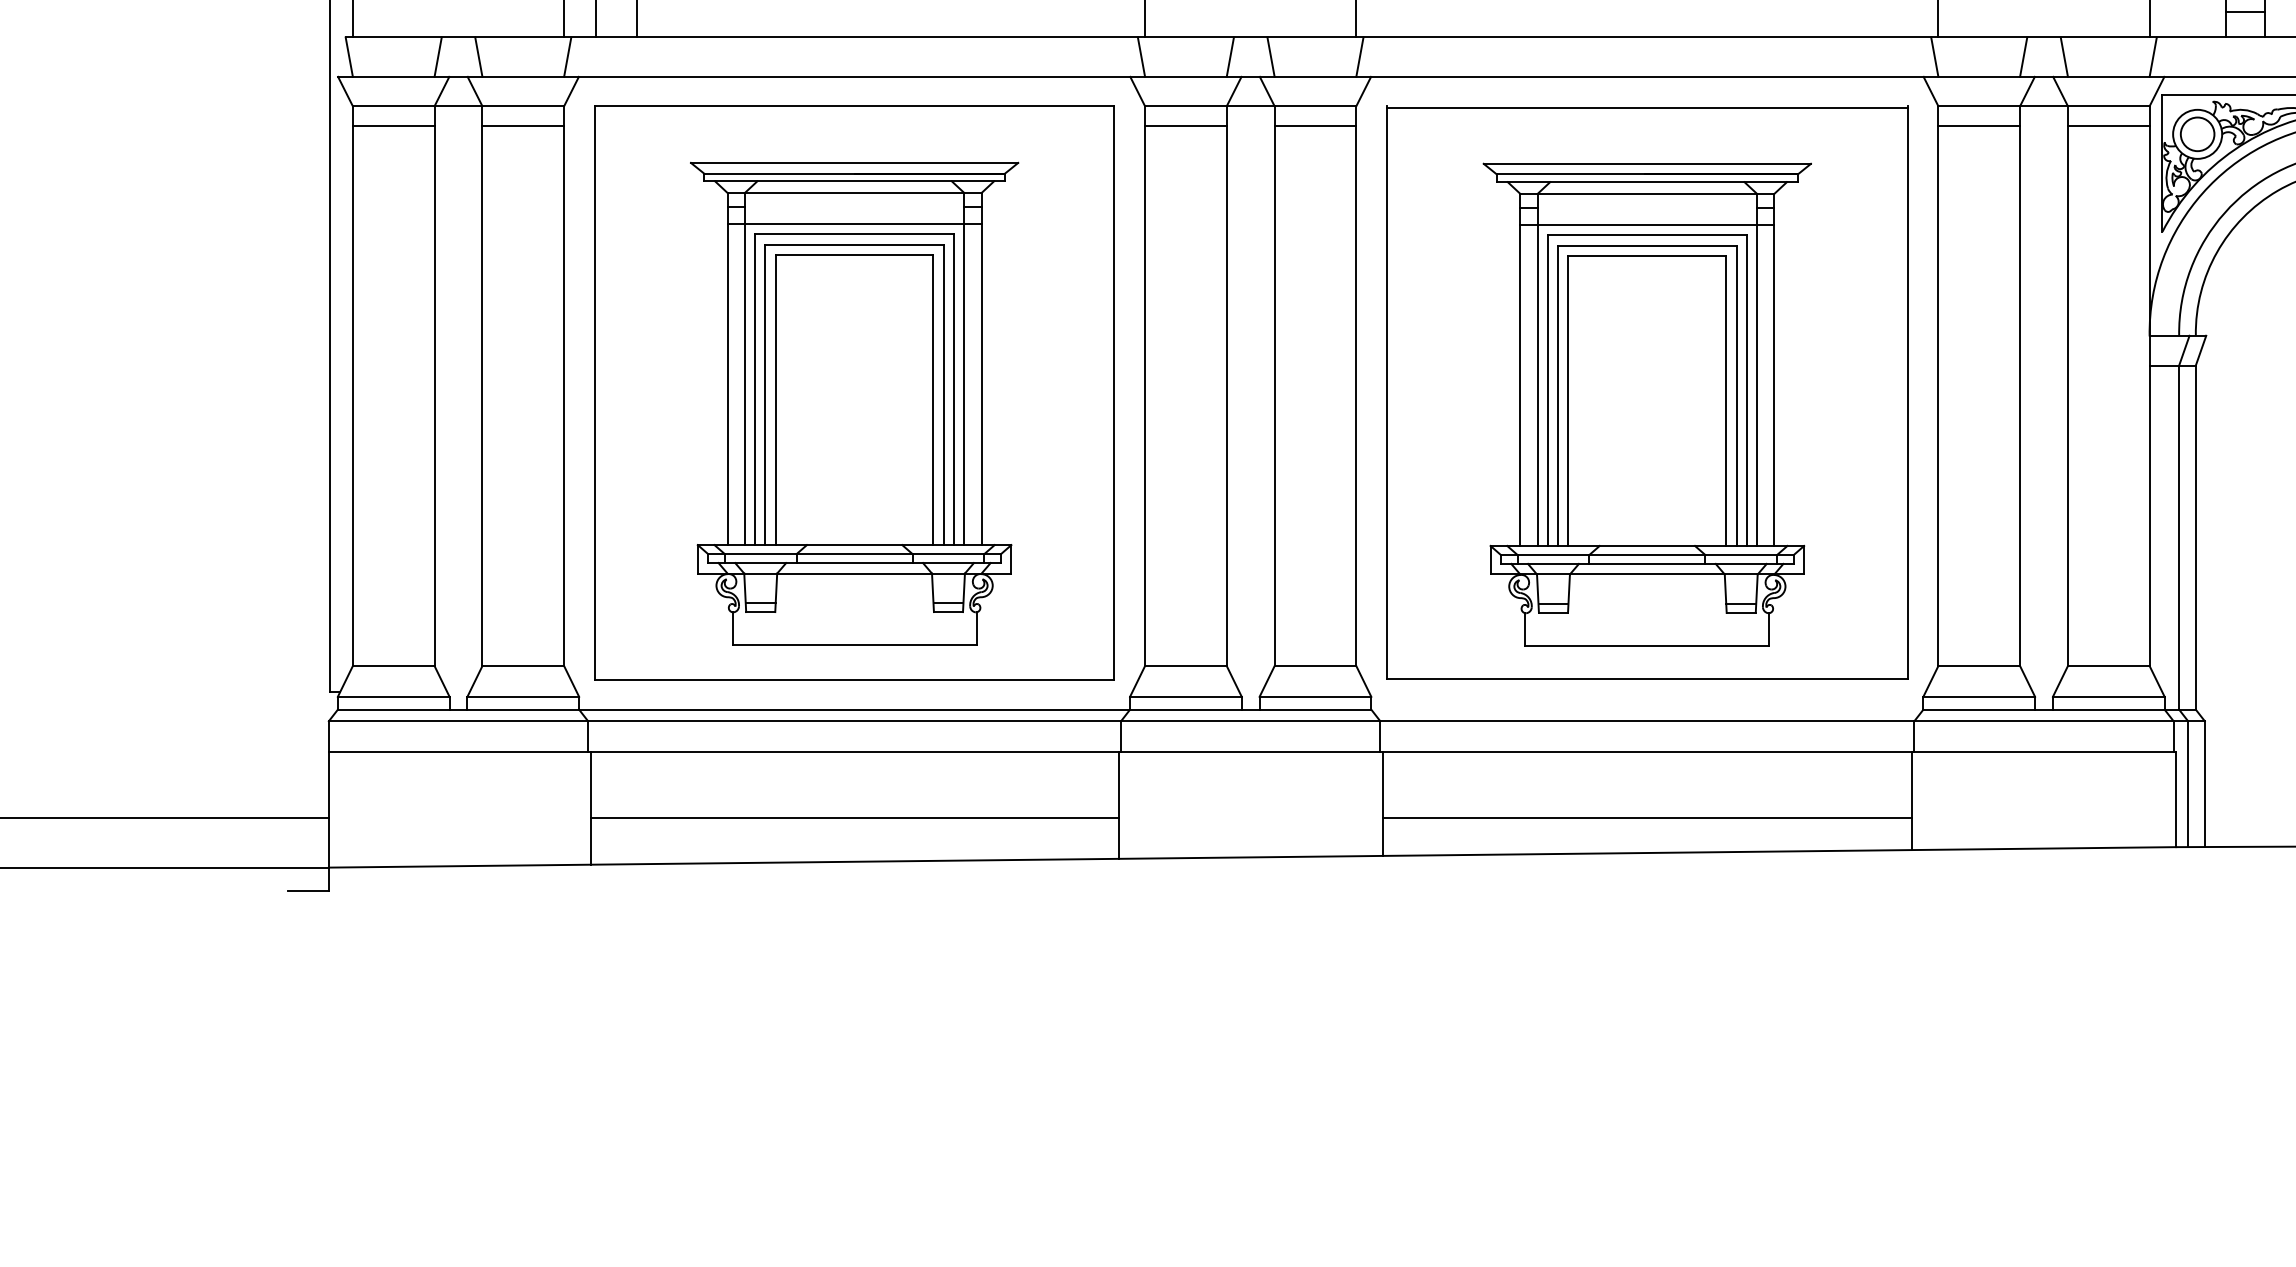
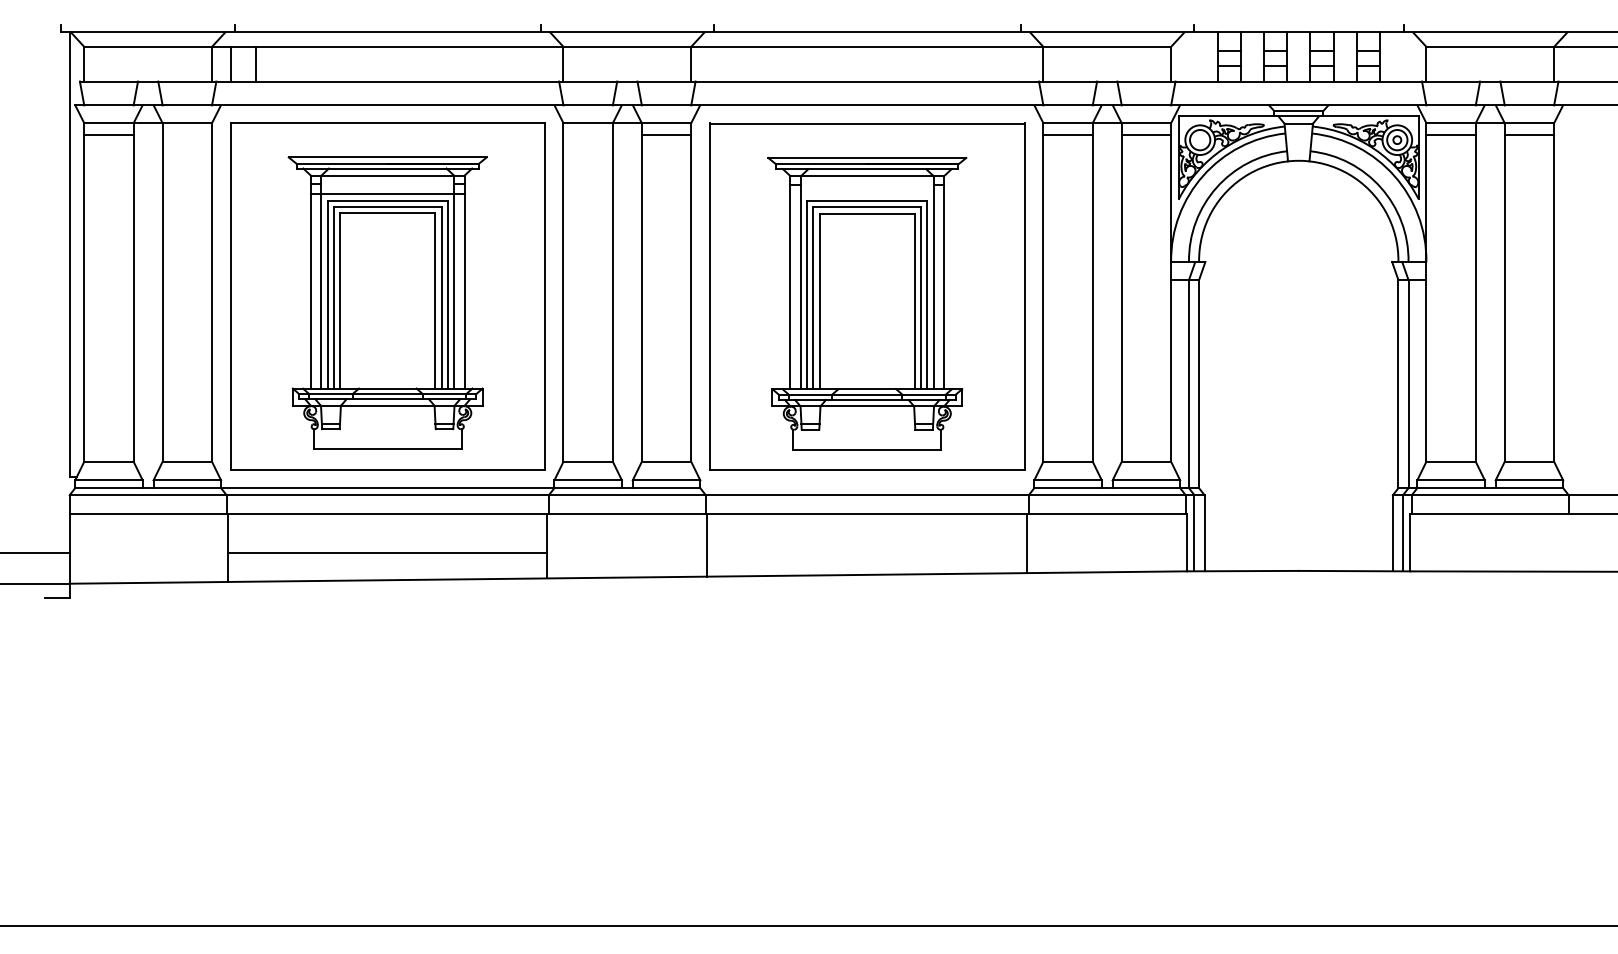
line: (523, 124) -> (187, 134), removed
line: (1184, 124) -> (587, 134), removed
line: (1647, 224) -> (867, 194), removed
line: (1647, 817) -> (867, 553), removed

